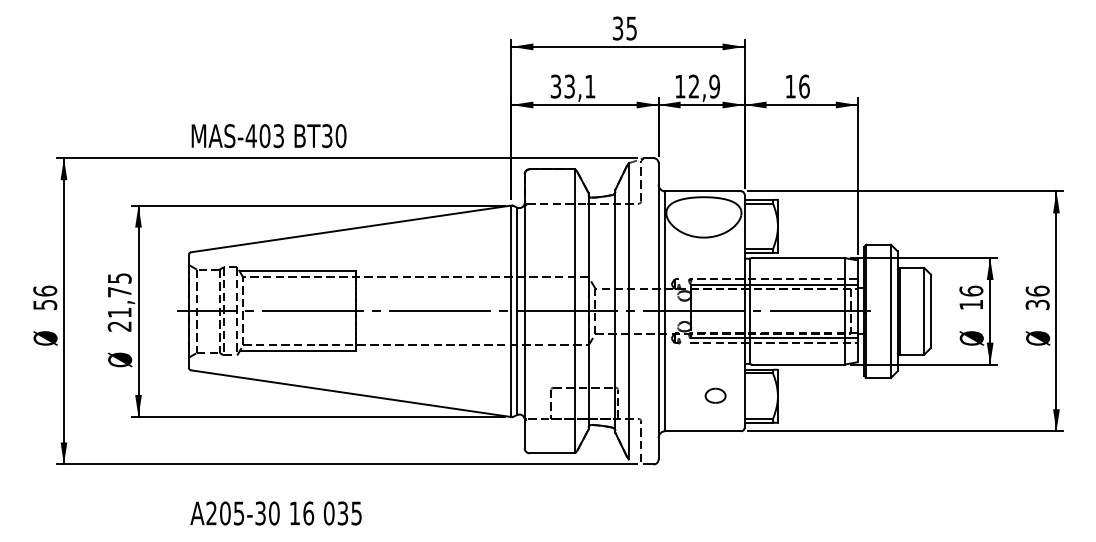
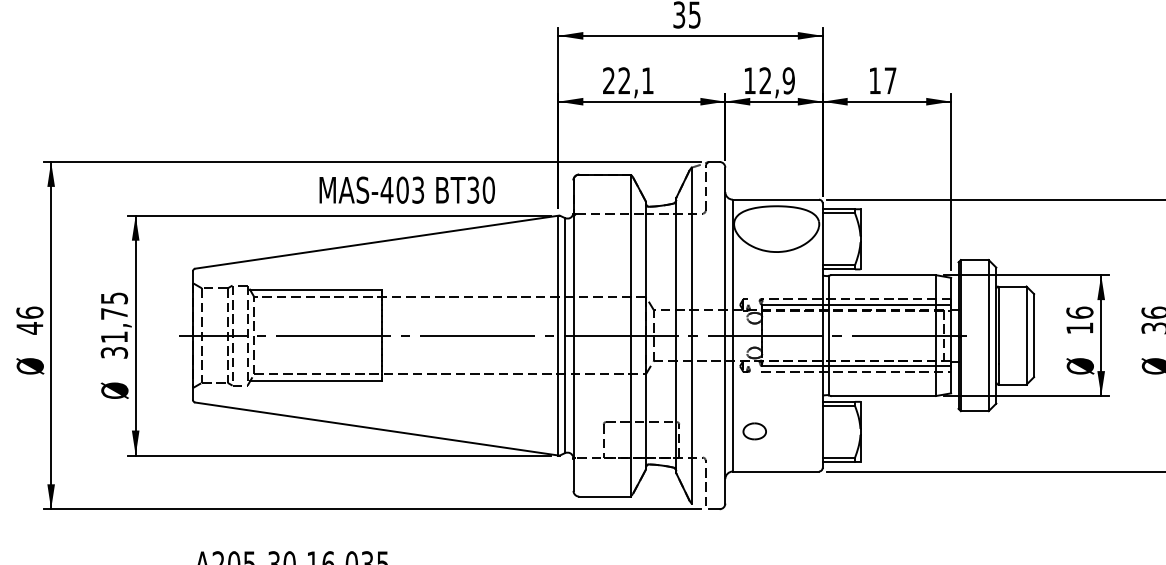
text: (562, 86) -> (616, 80), 33,1 -> 22,1
text: (804, 86) -> (890, 80), 16 -> 17
text: (268, 136) -> (406, 190), moved
text: (45, 304) -> (30, 327), 56 -> 46
text: (119, 326) -> (114, 352), 21,75 -> 31,75
part: (715, 395) -> (754, 431), moved

